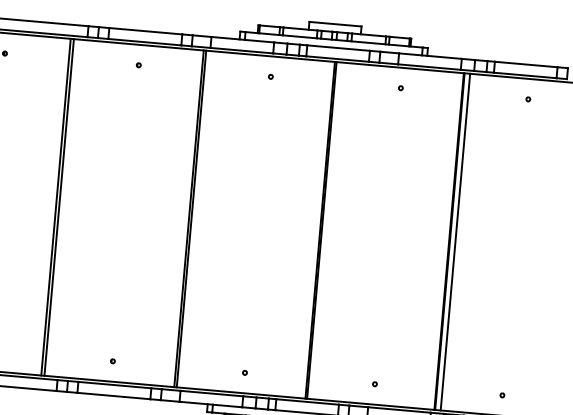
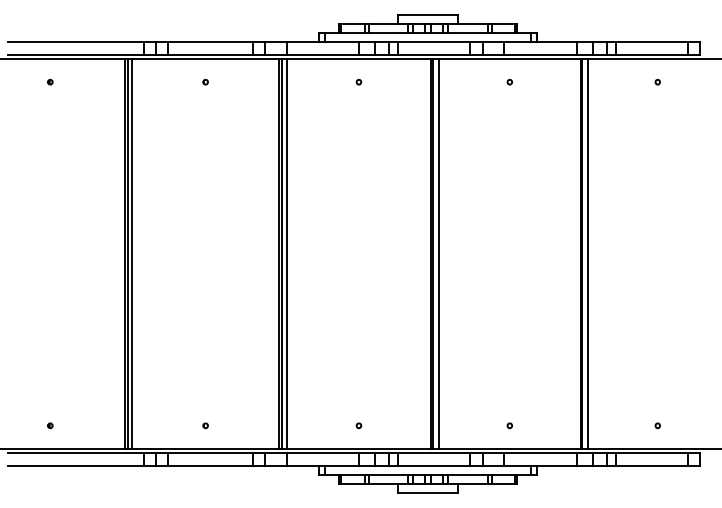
line: (62, 207) -> (132, 253), added
line: (195, 218) -> (286, 253), added
line: (326, 230) -> (438, 253), added

